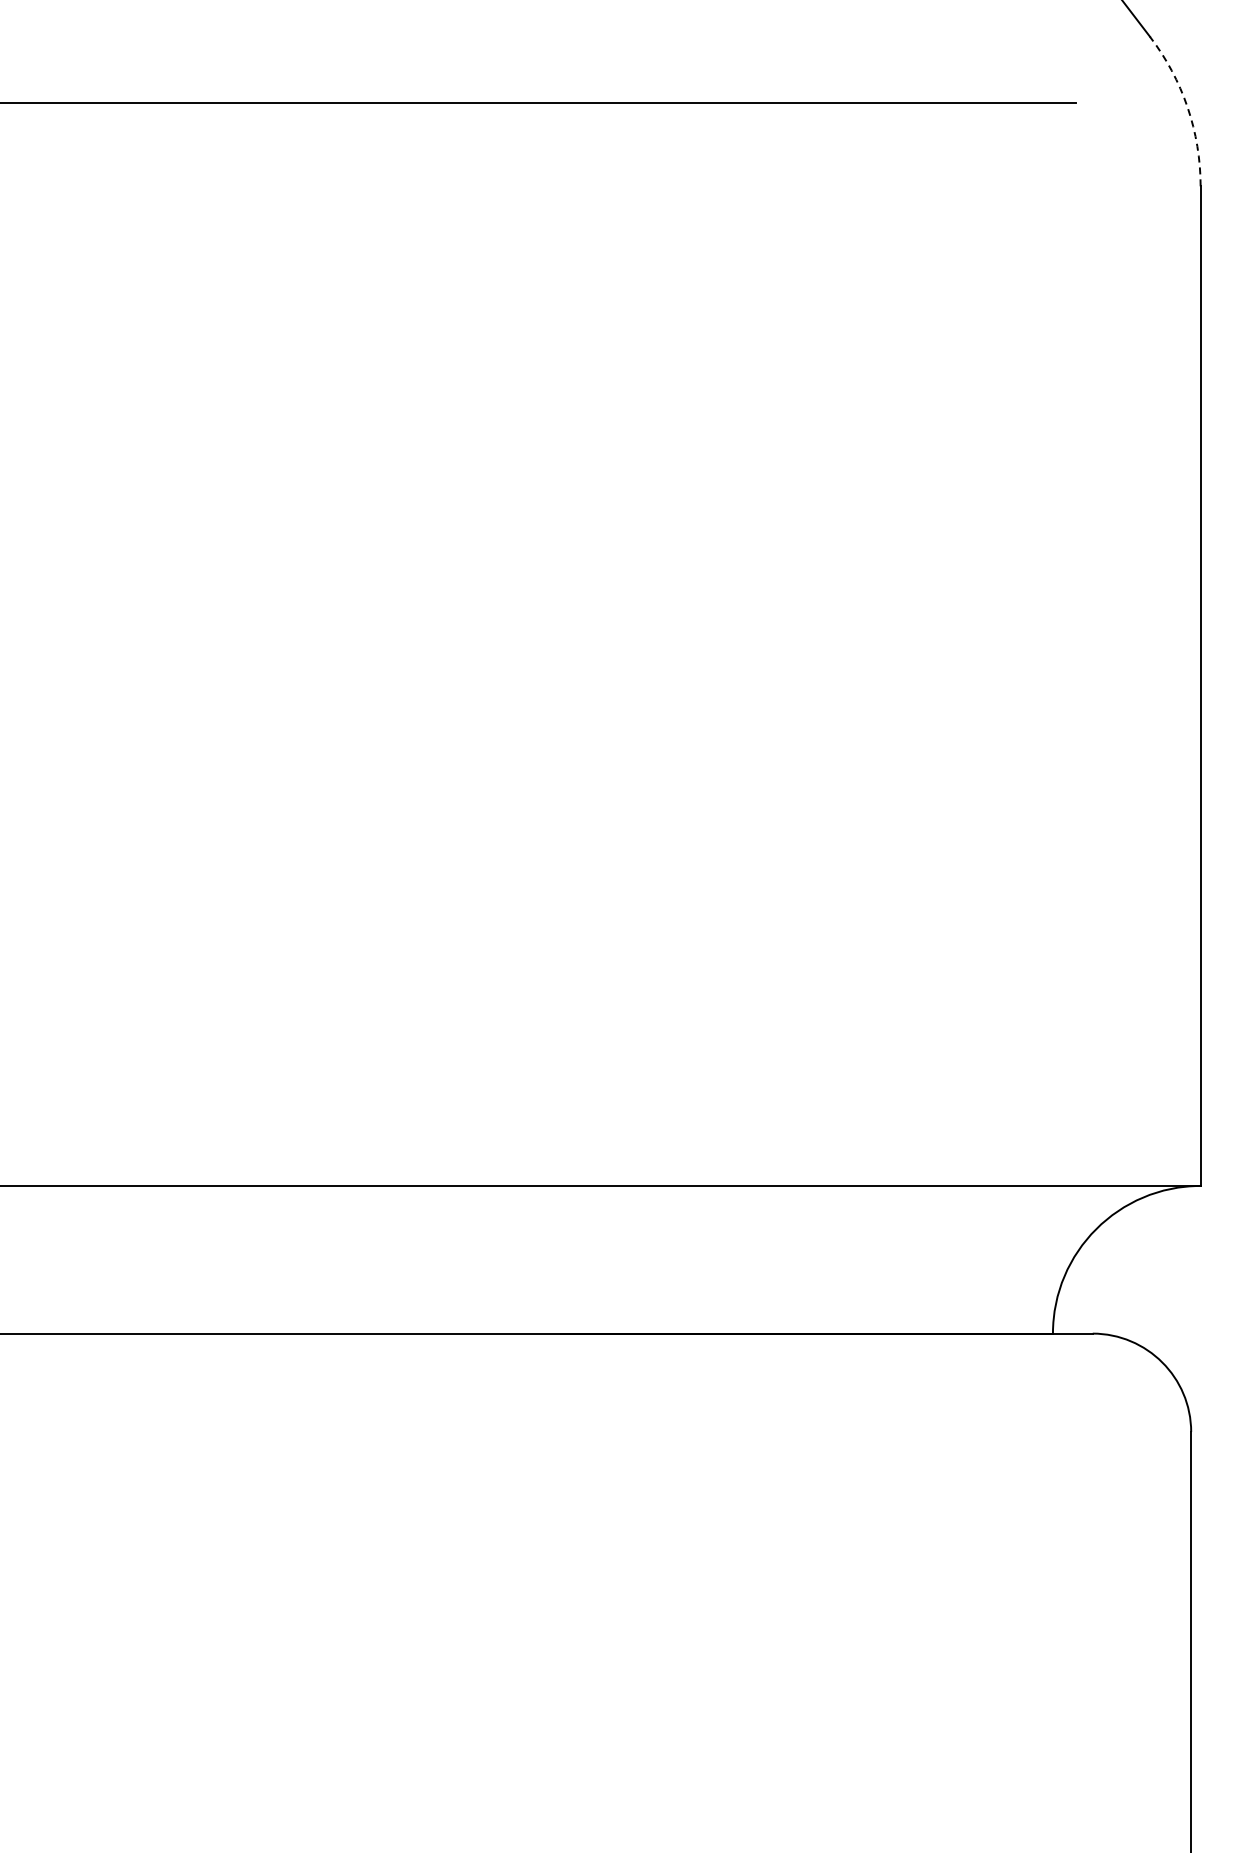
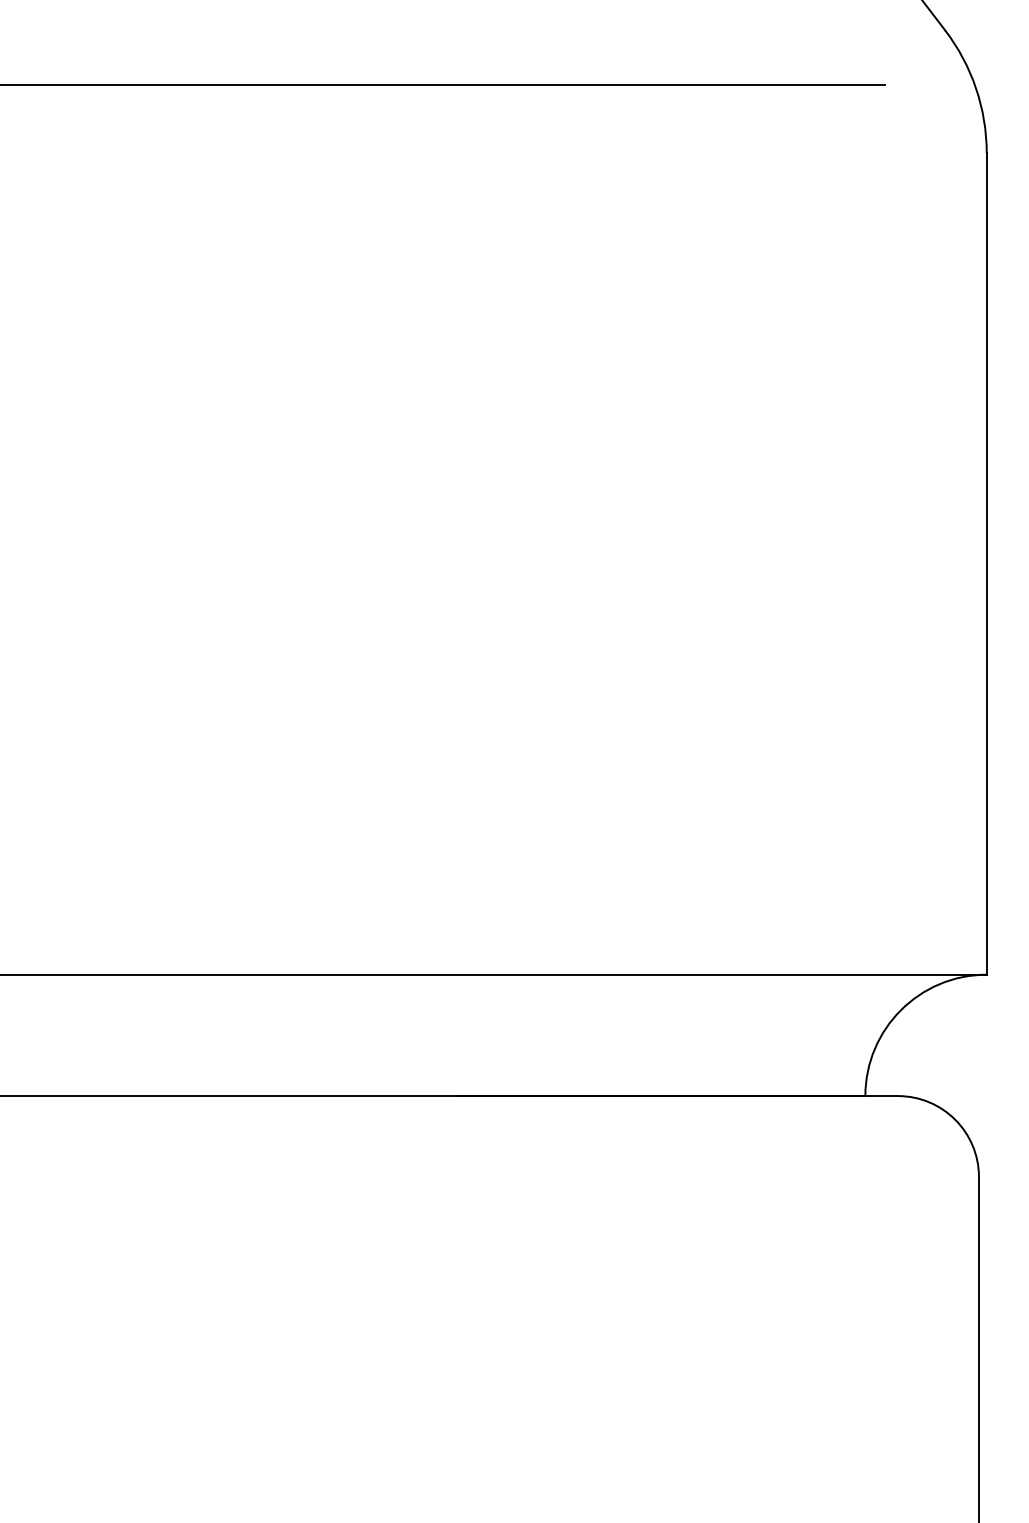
arc: (1187, 107) -> (975, 88), dashed -> solid

